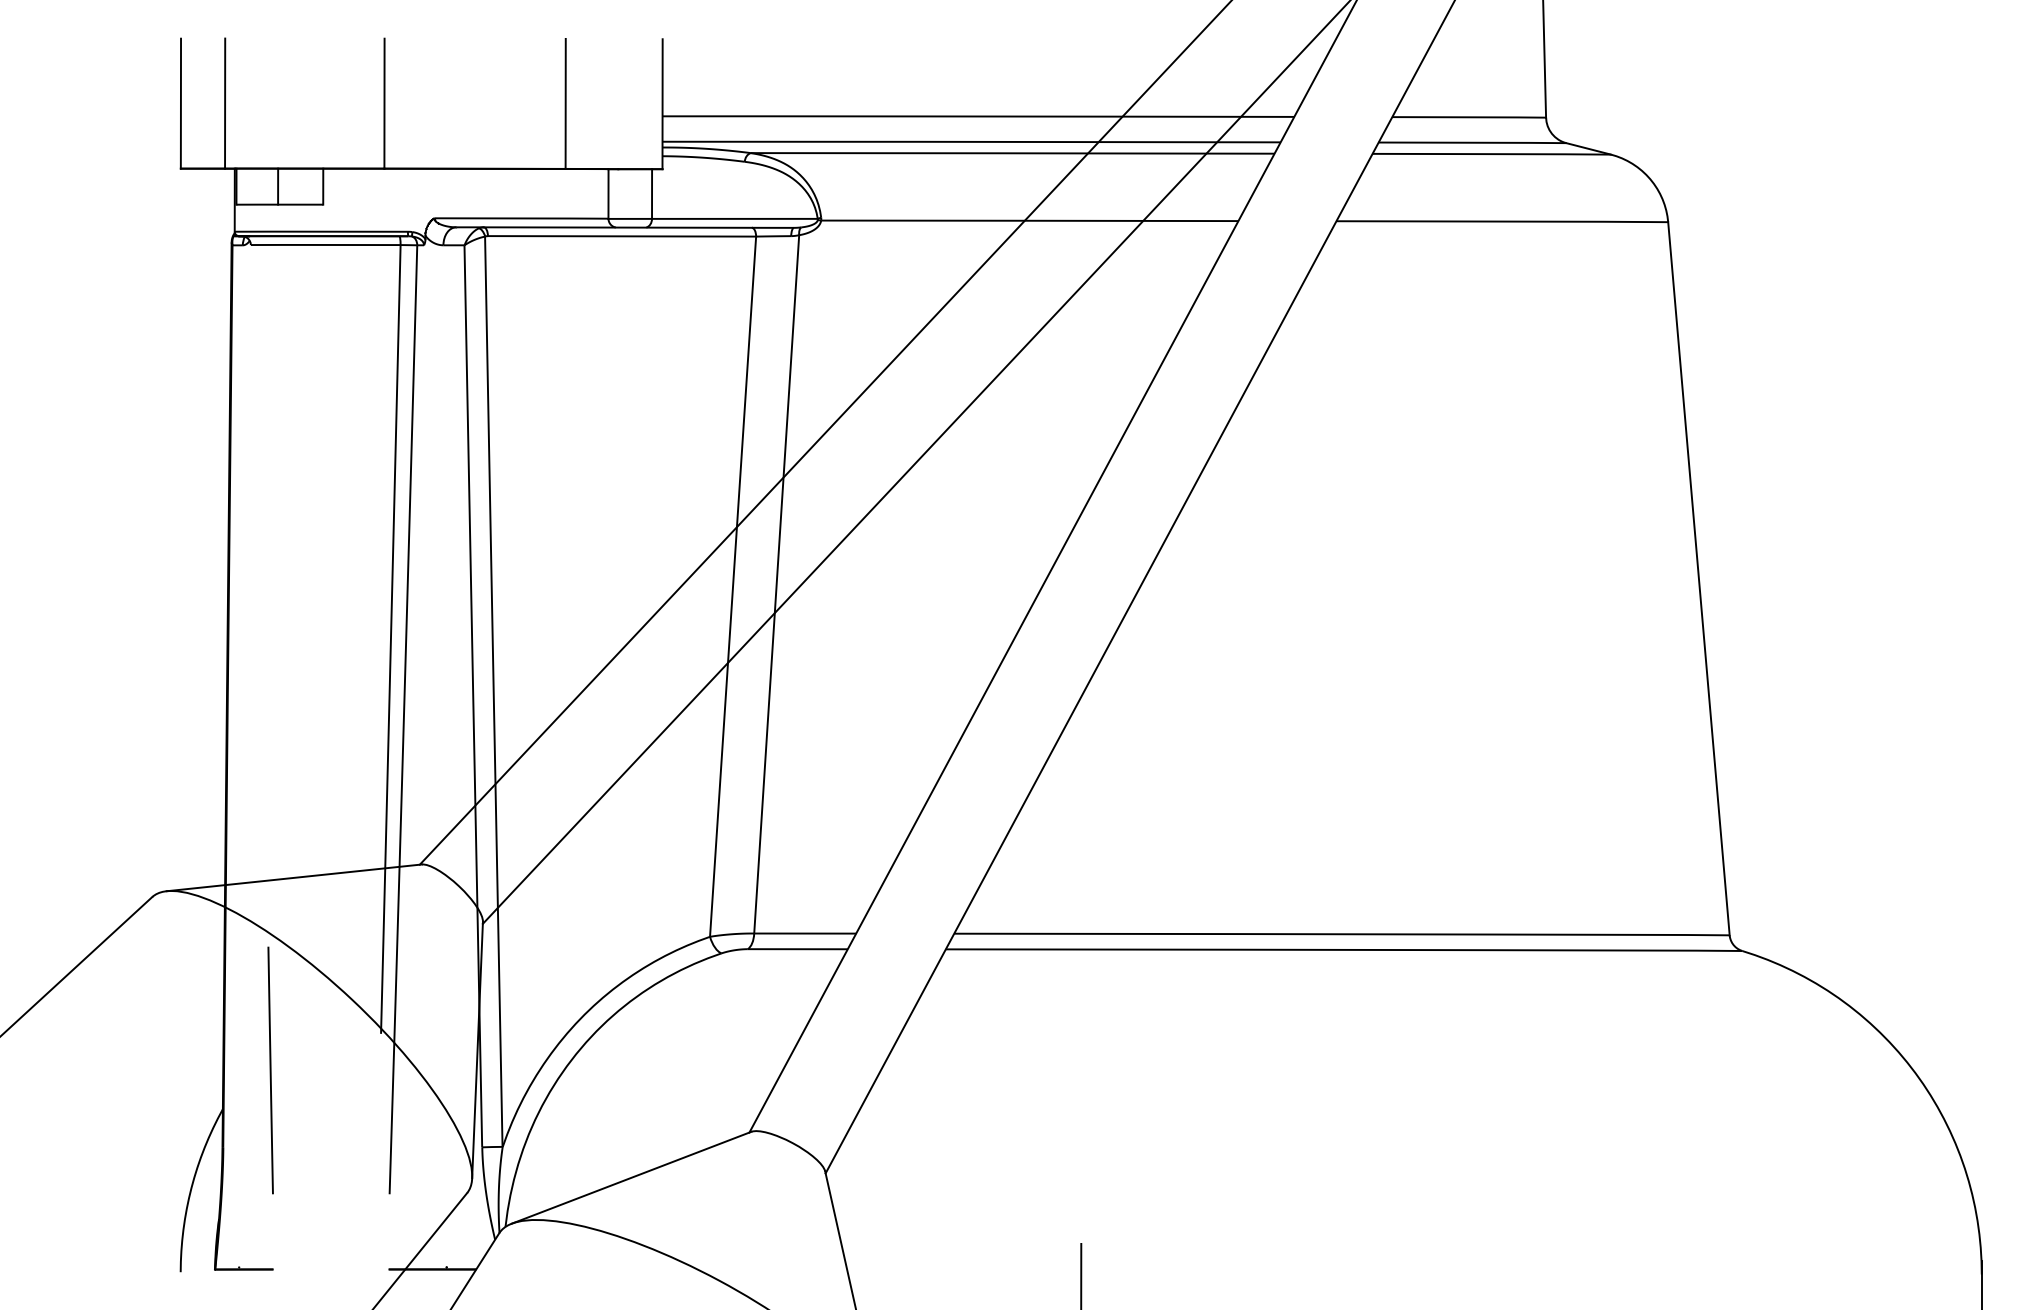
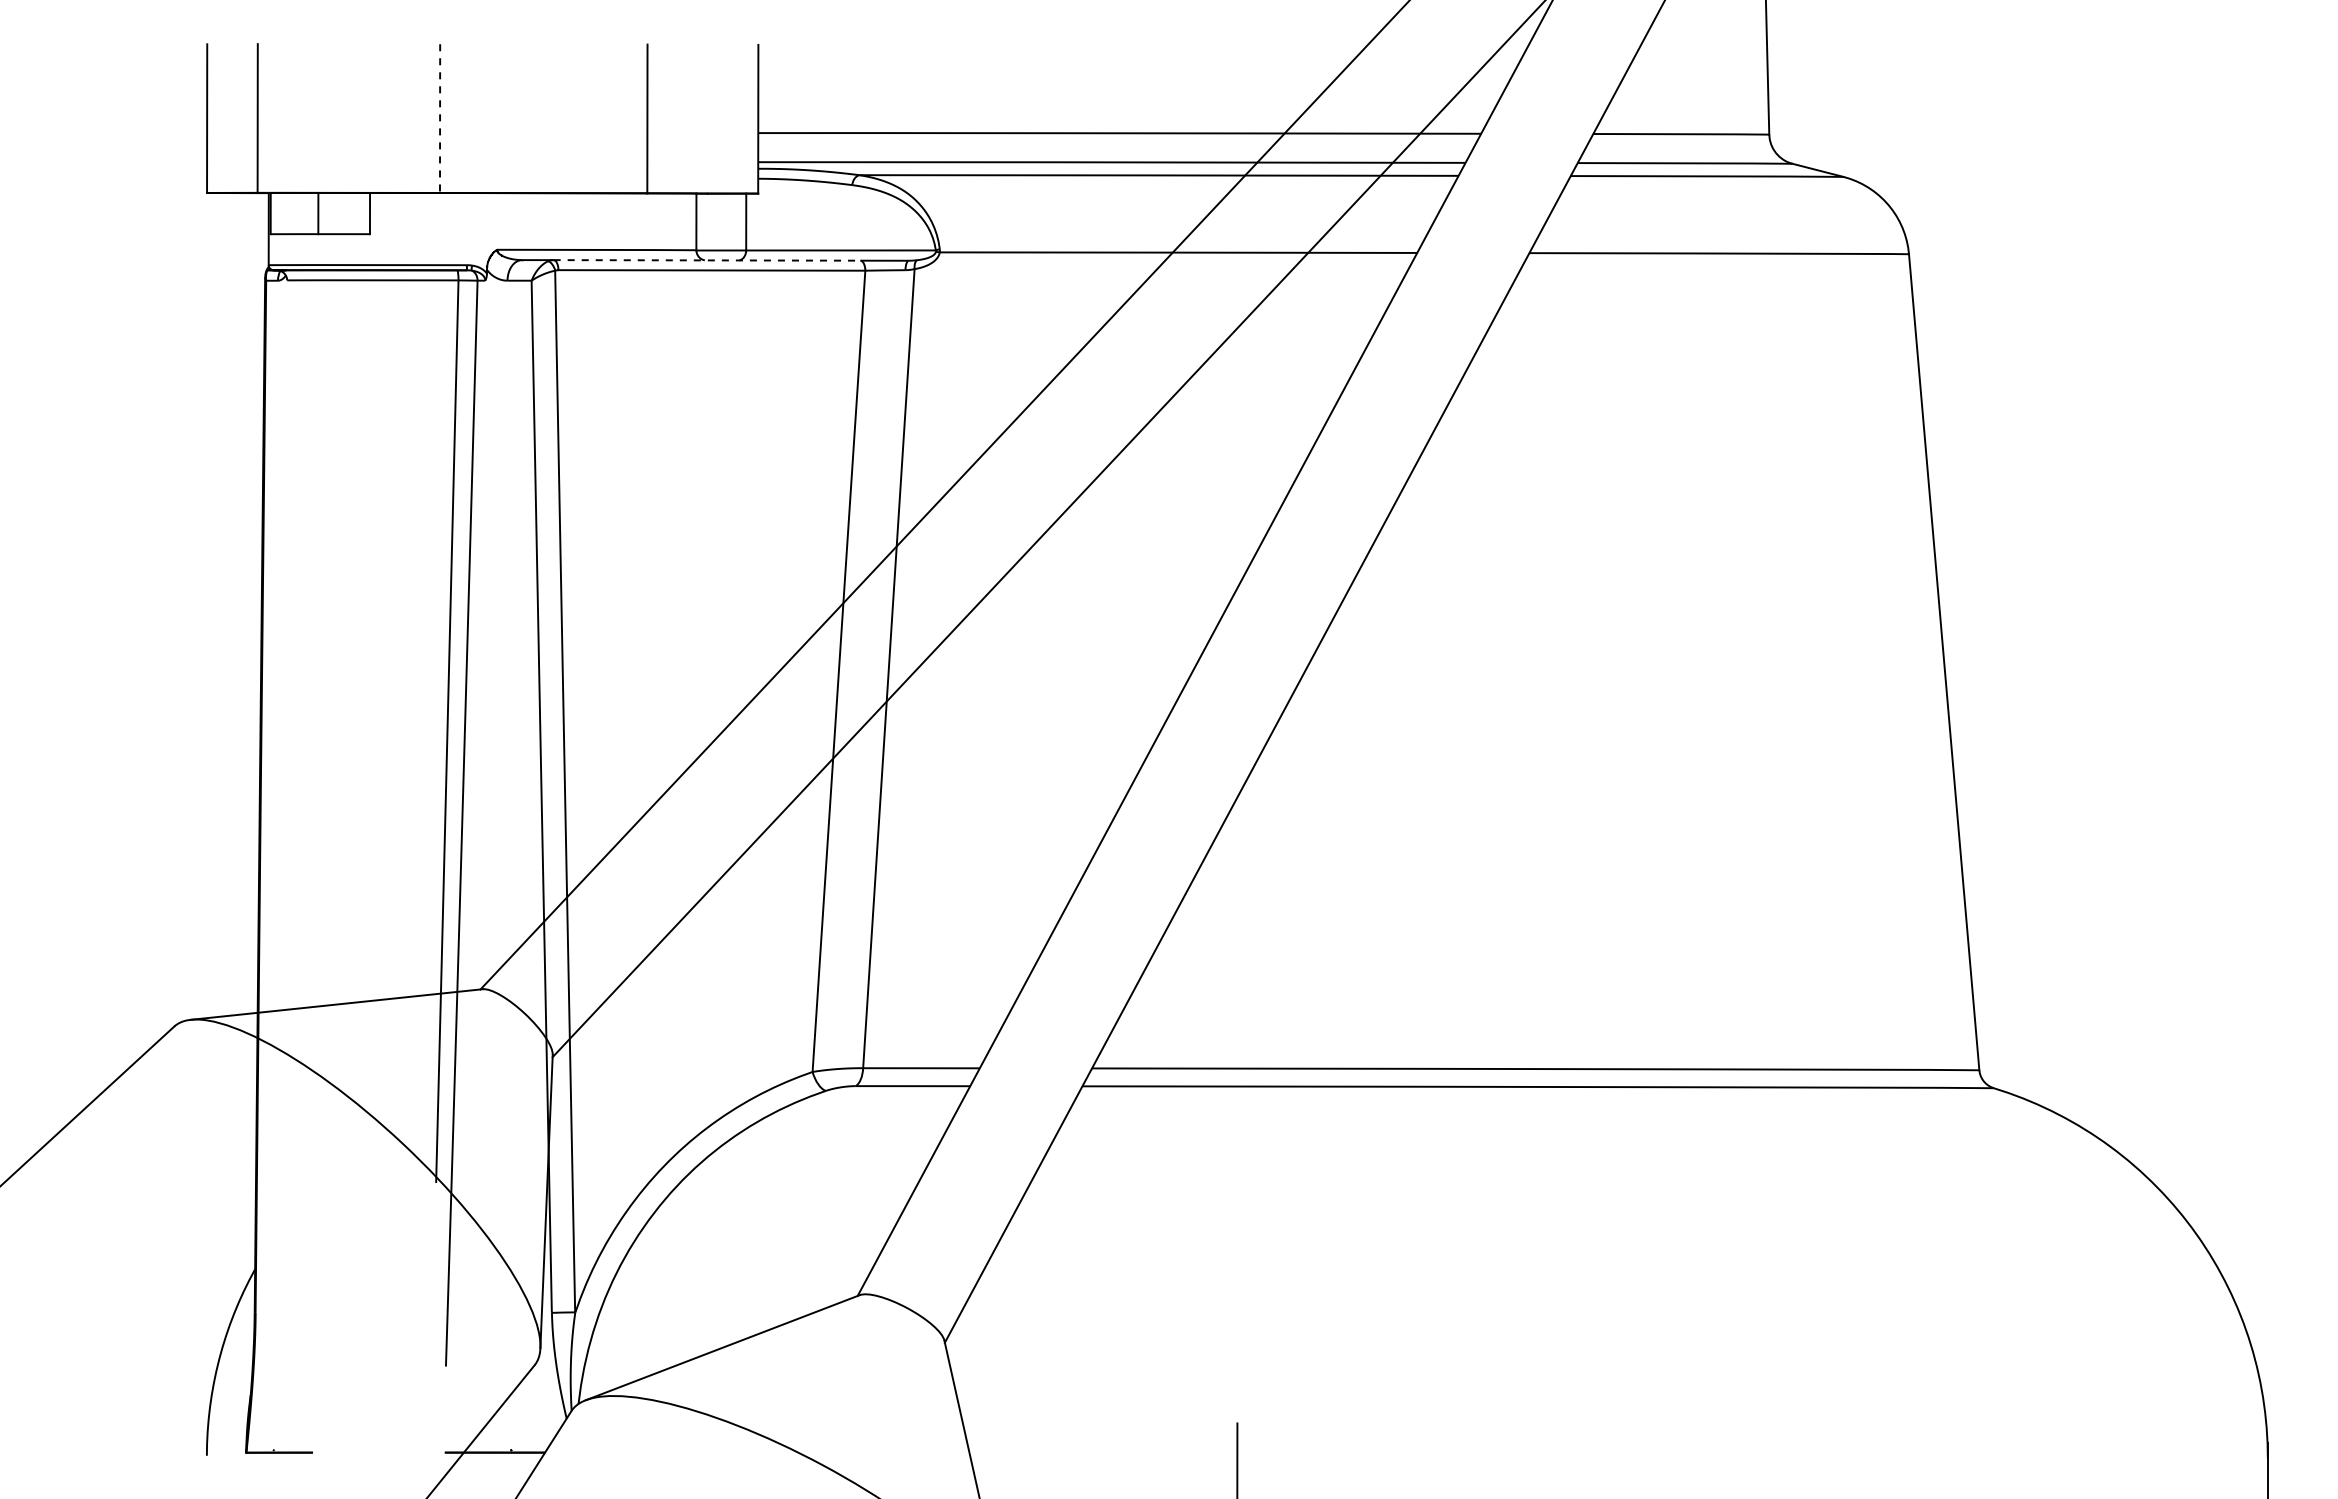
line: (384, 104) -> (440, 119), solid -> dashed
line: (618, 227) -> (707, 260), solid -> dashed
line: (270, 1070) -> (309, 1224), removed

